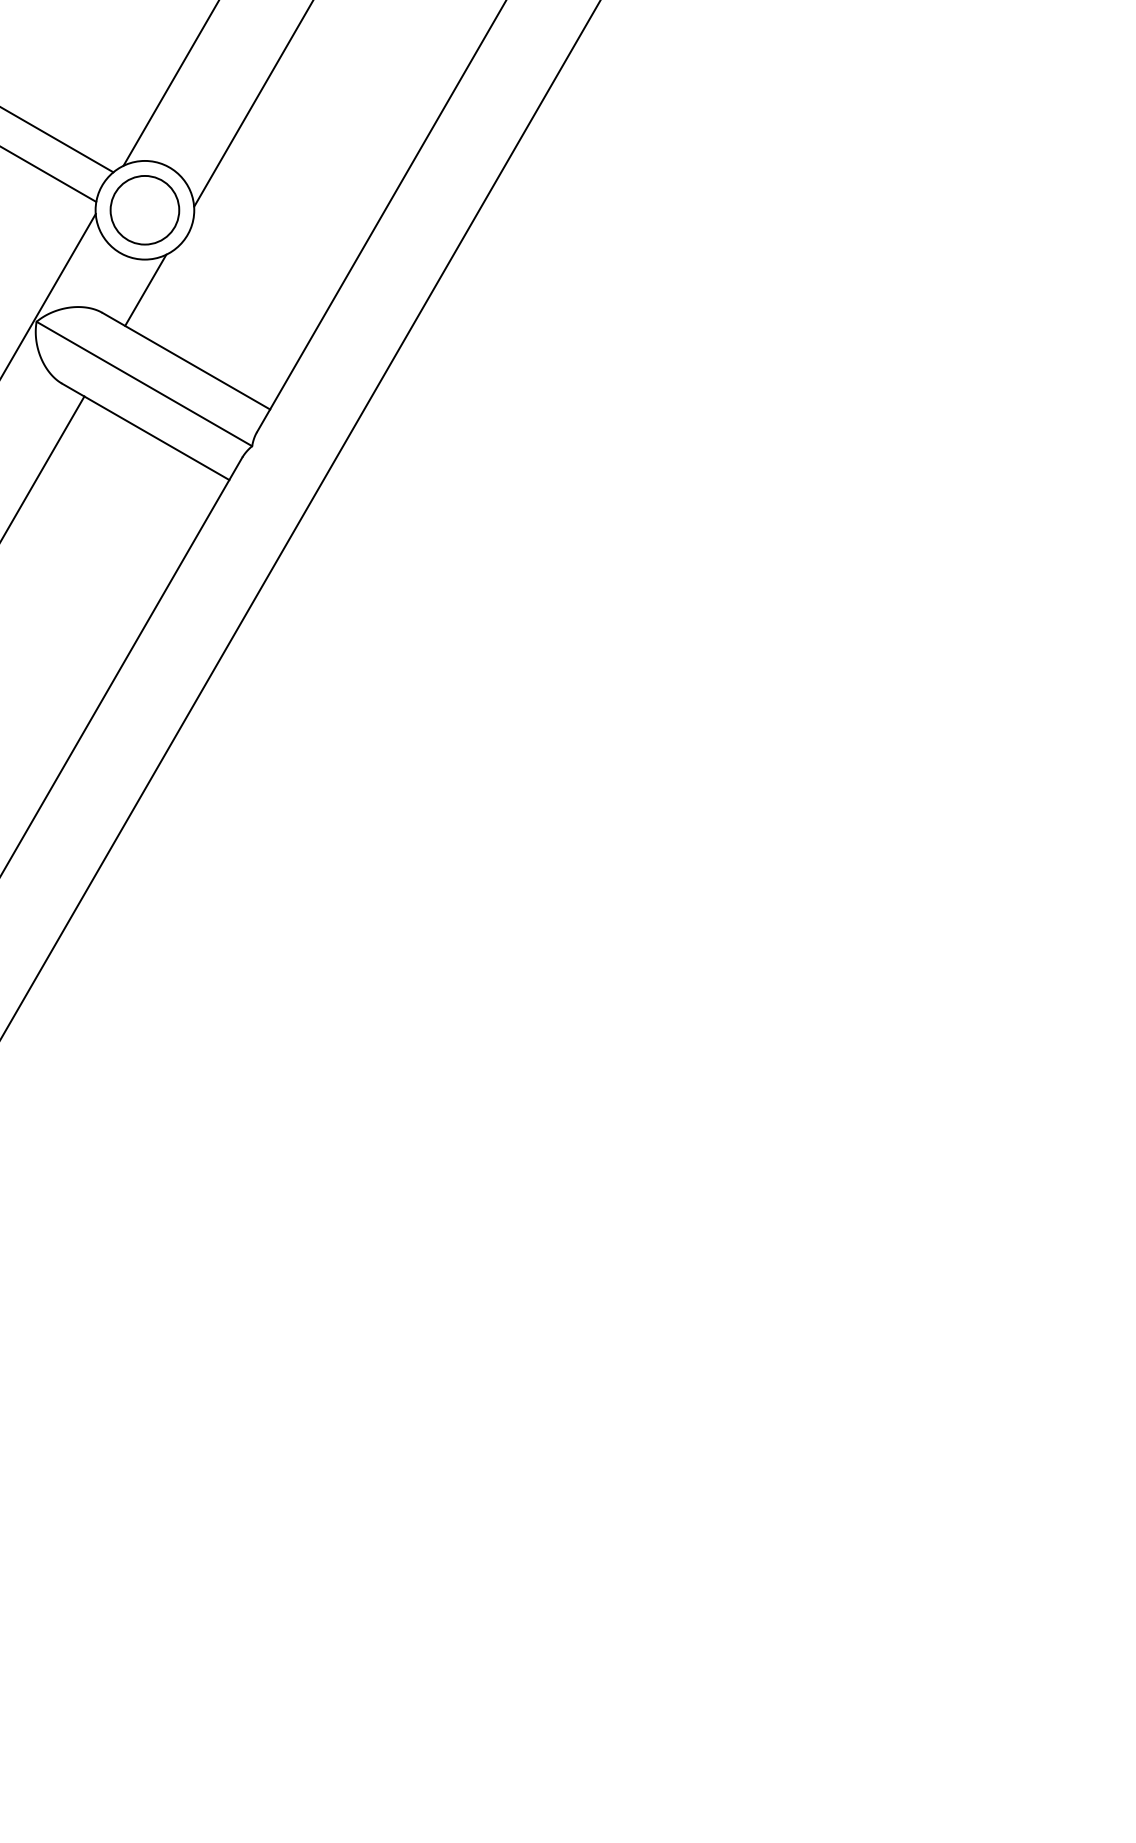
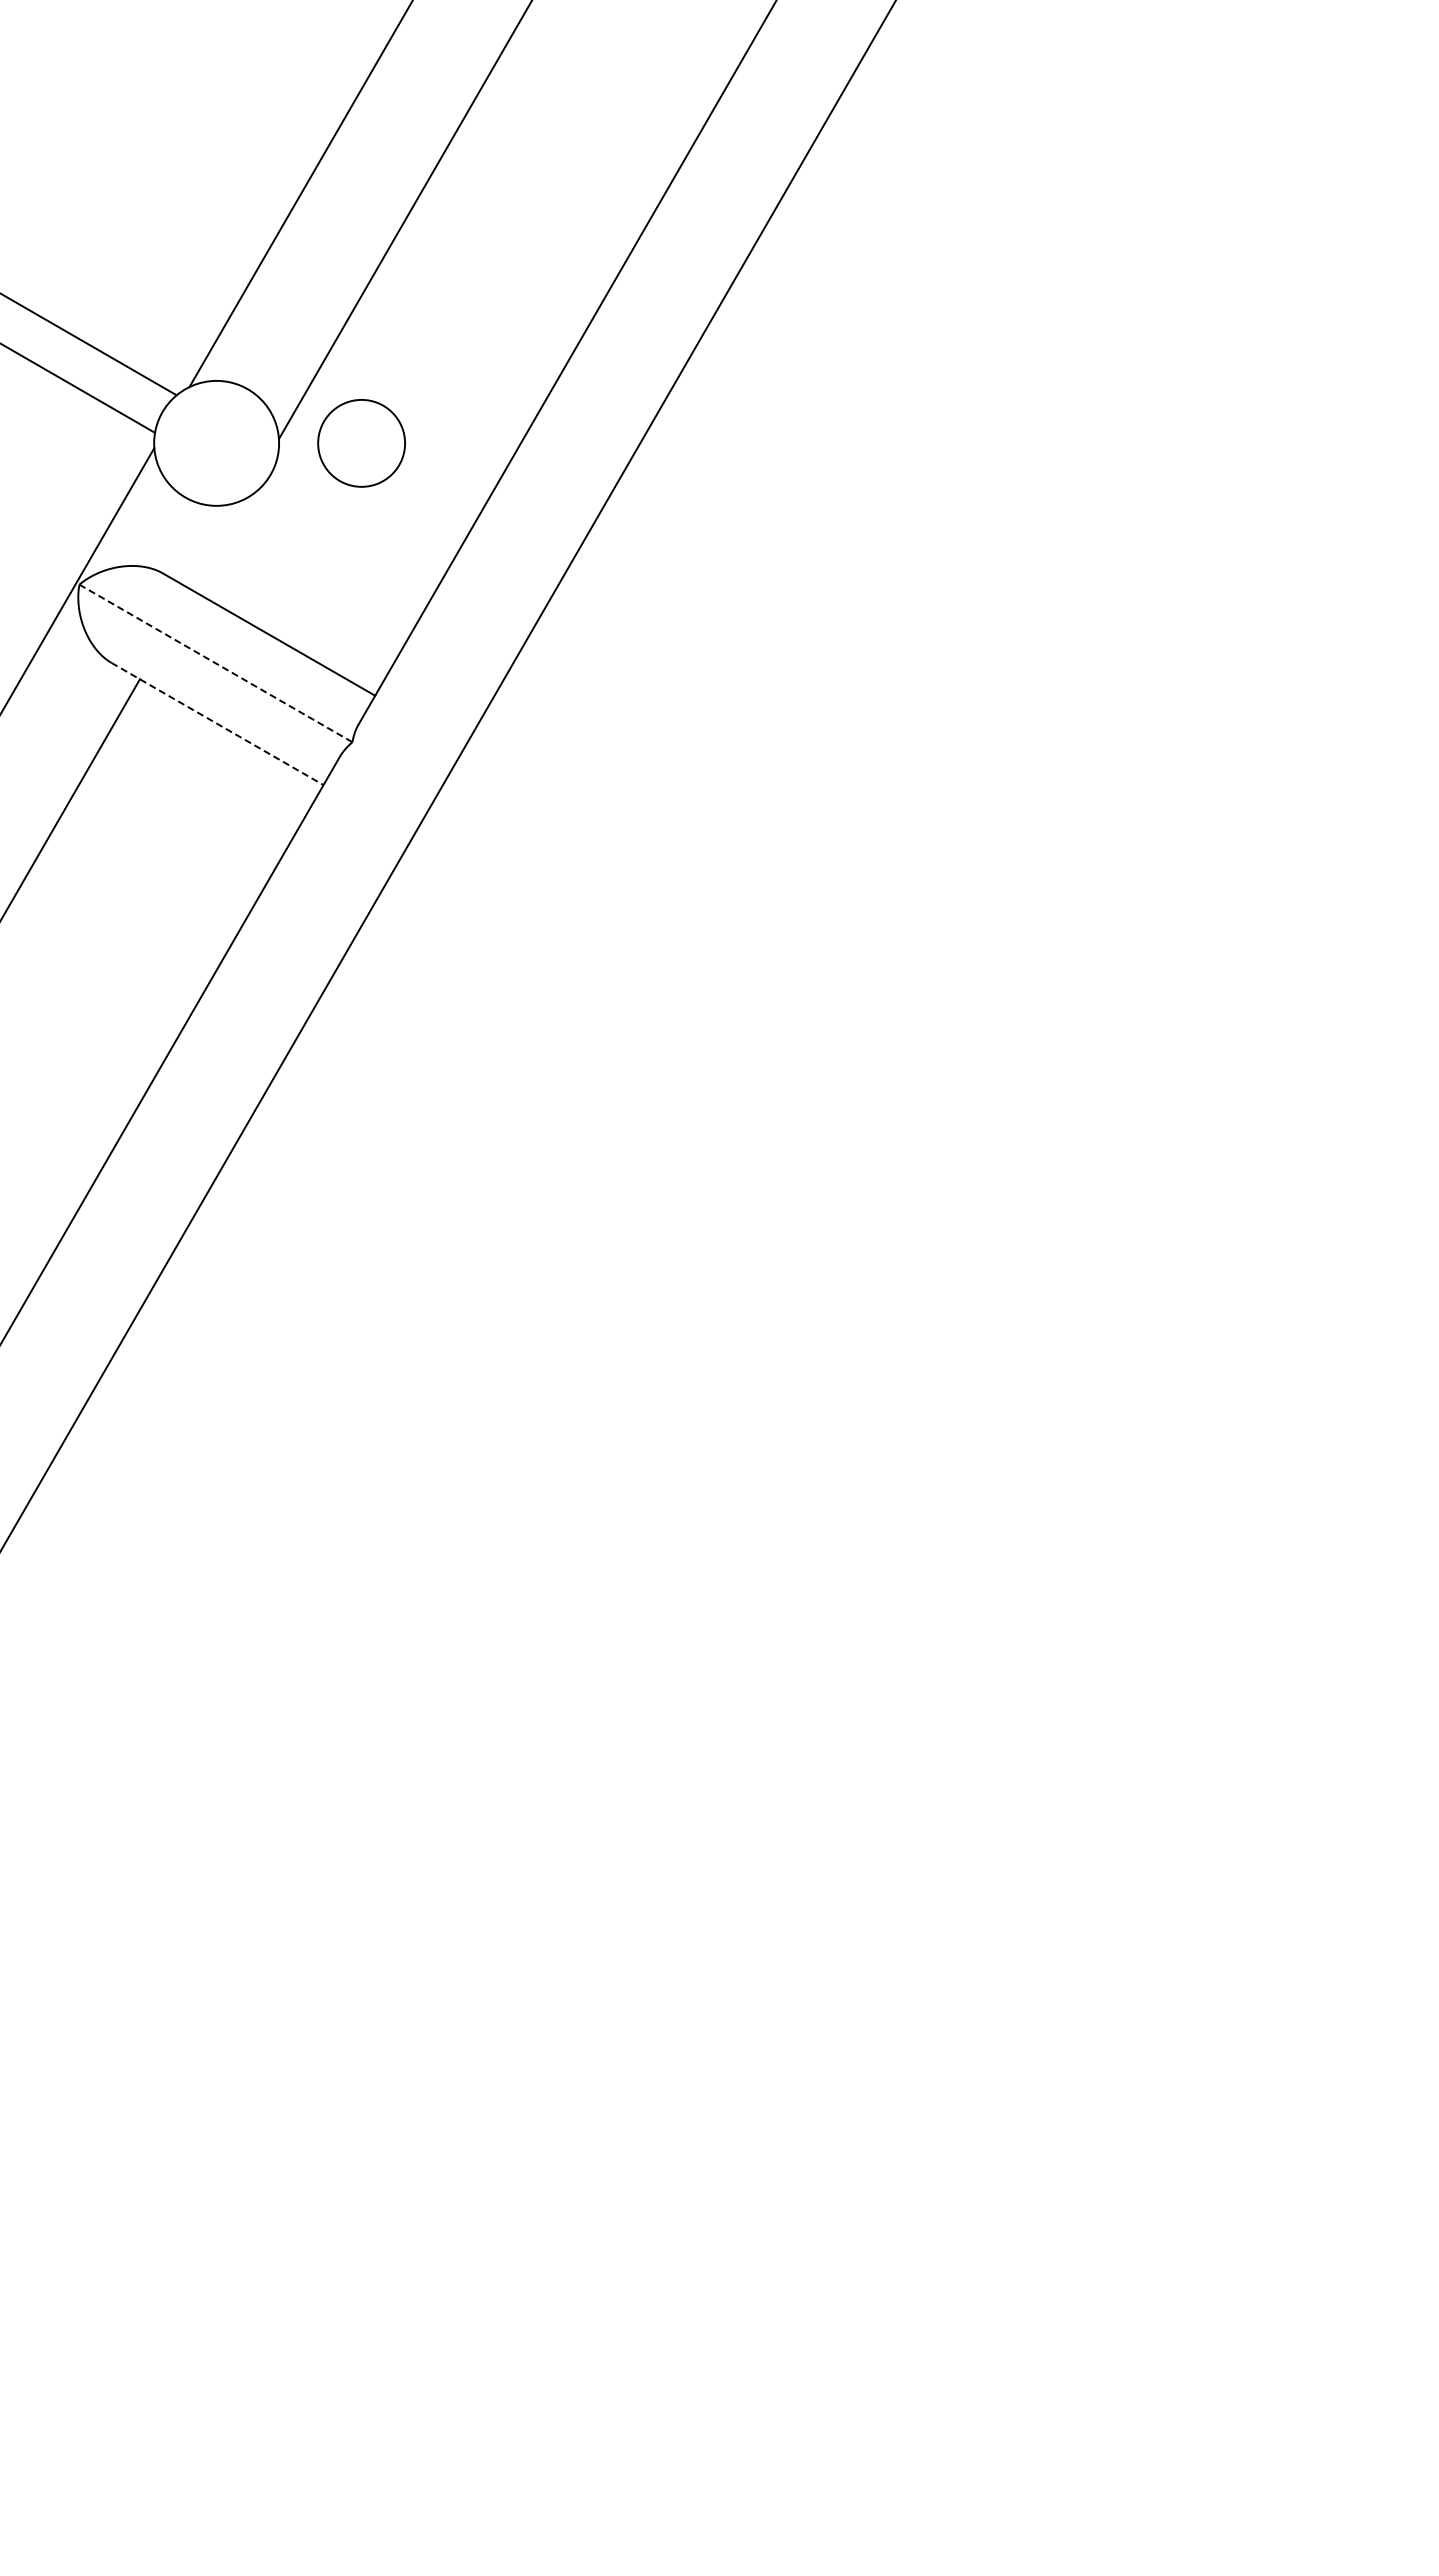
circle: (144, 210) -> (361, 443), moved
line: (145, 290) -> (217, 544), removed
line: (144, 384) -> (215, 663), solid -> dashed
line: (146, 432) -> (218, 724), solid -> dashed

